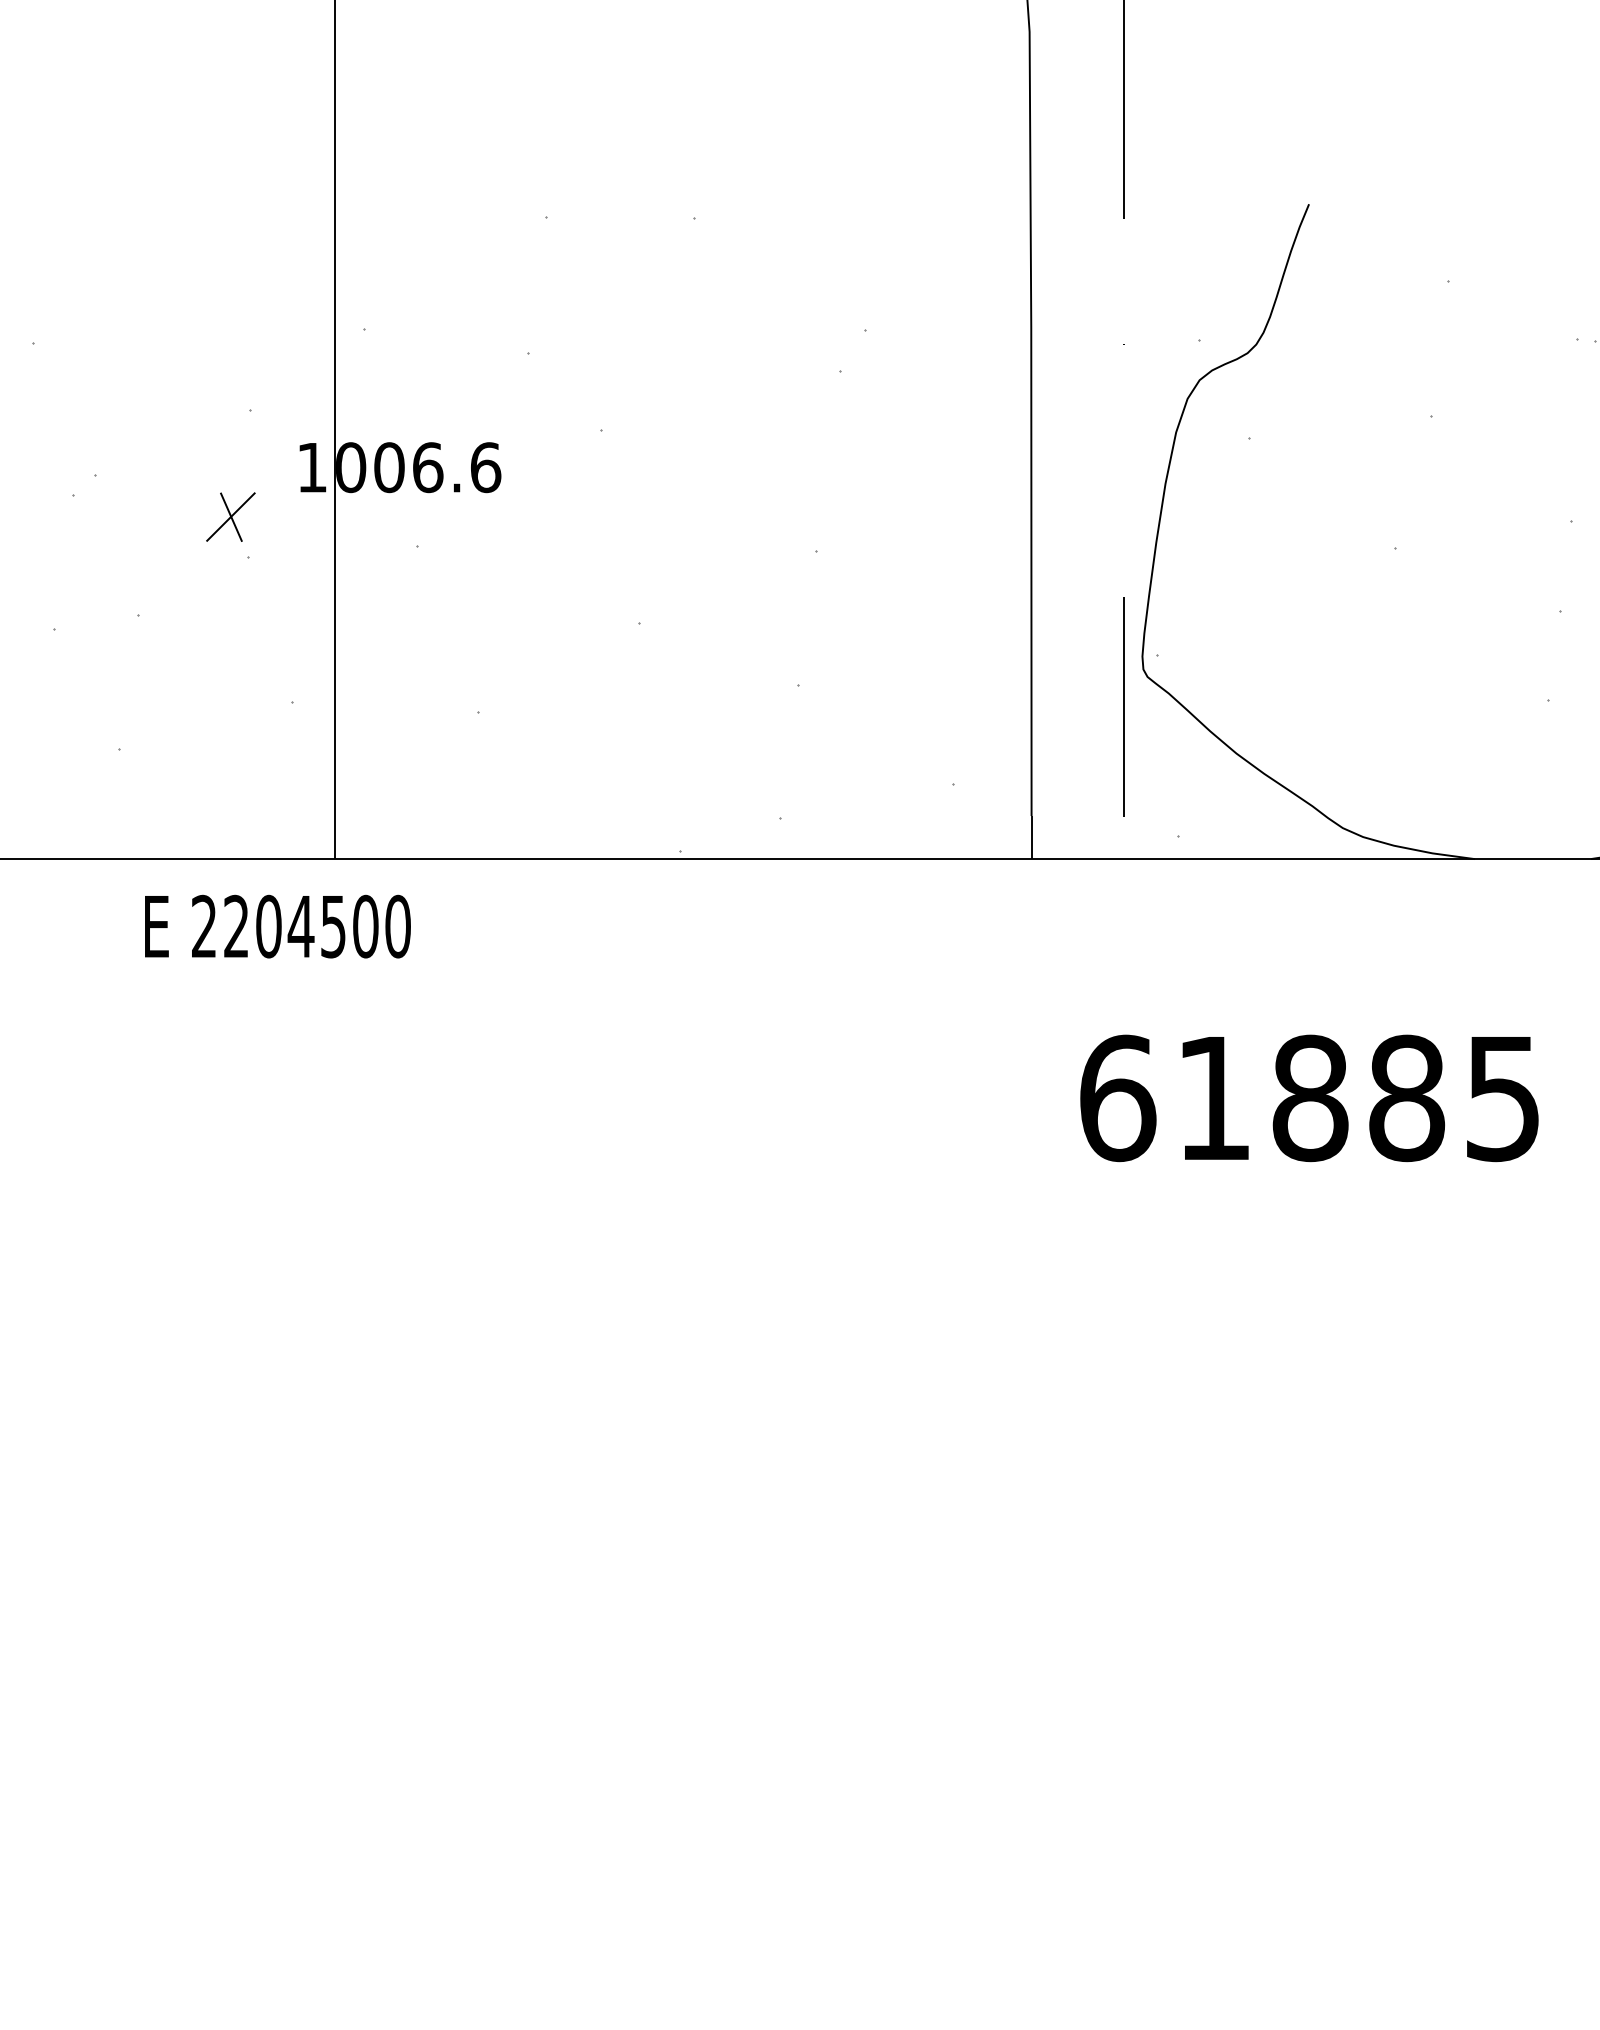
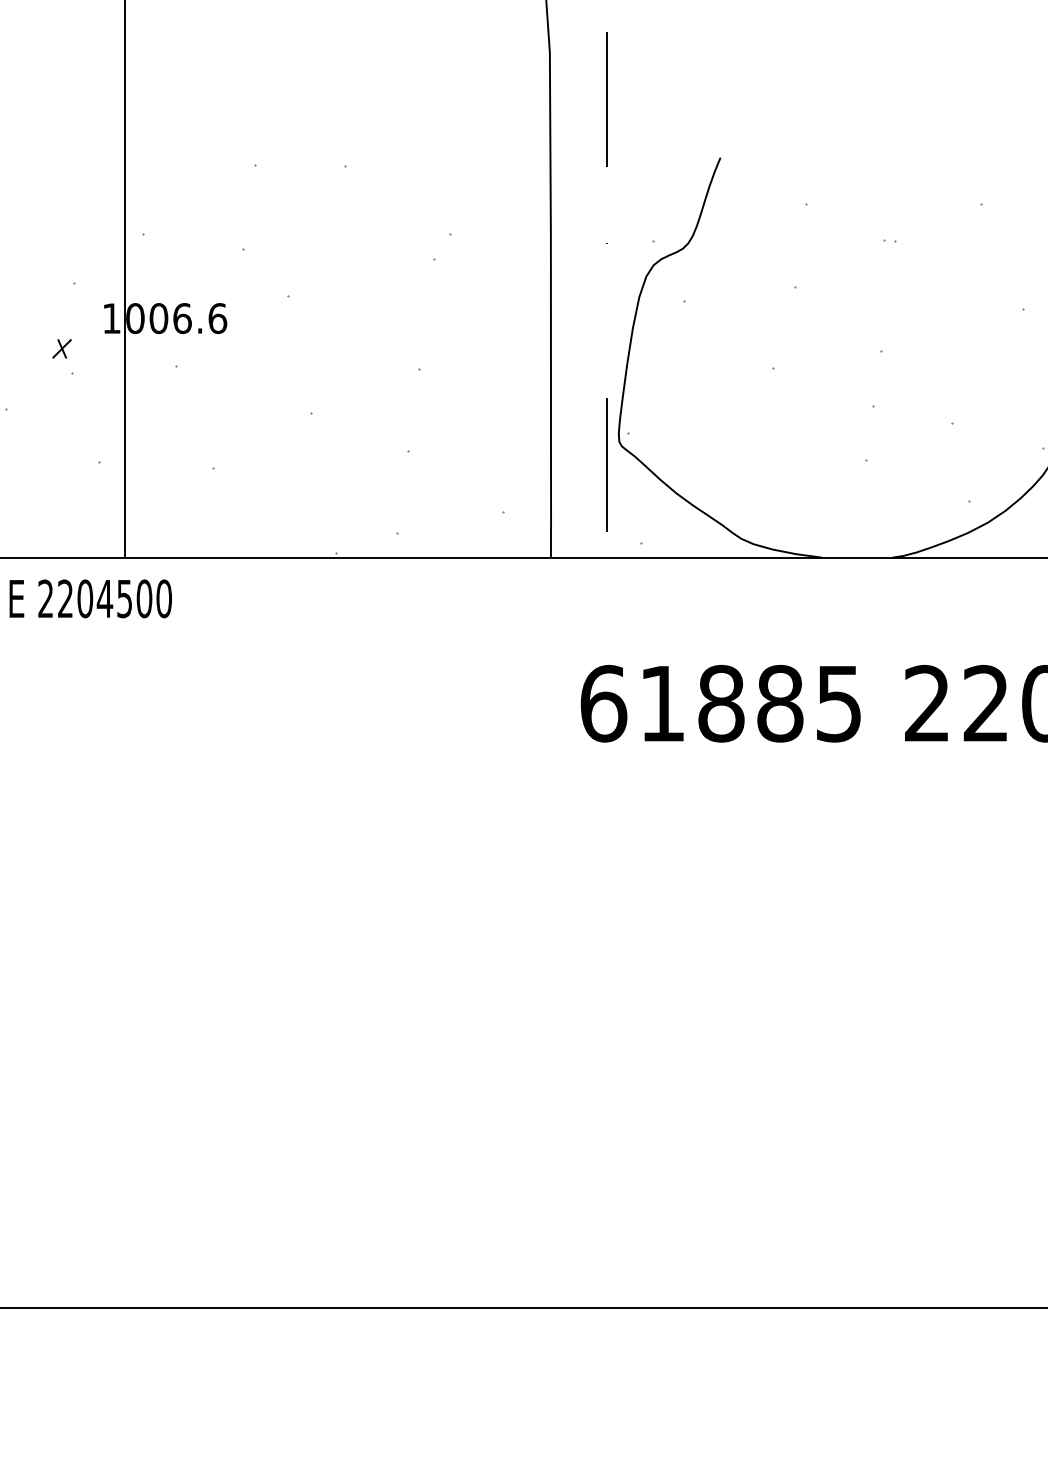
part: (229, 516) -> (61, 348), size x0.6

